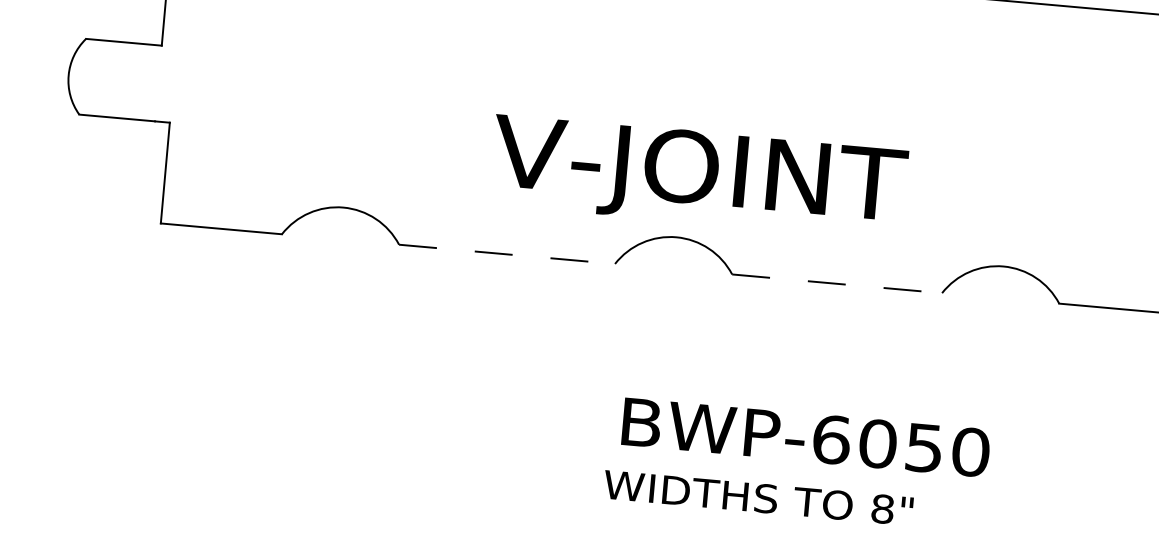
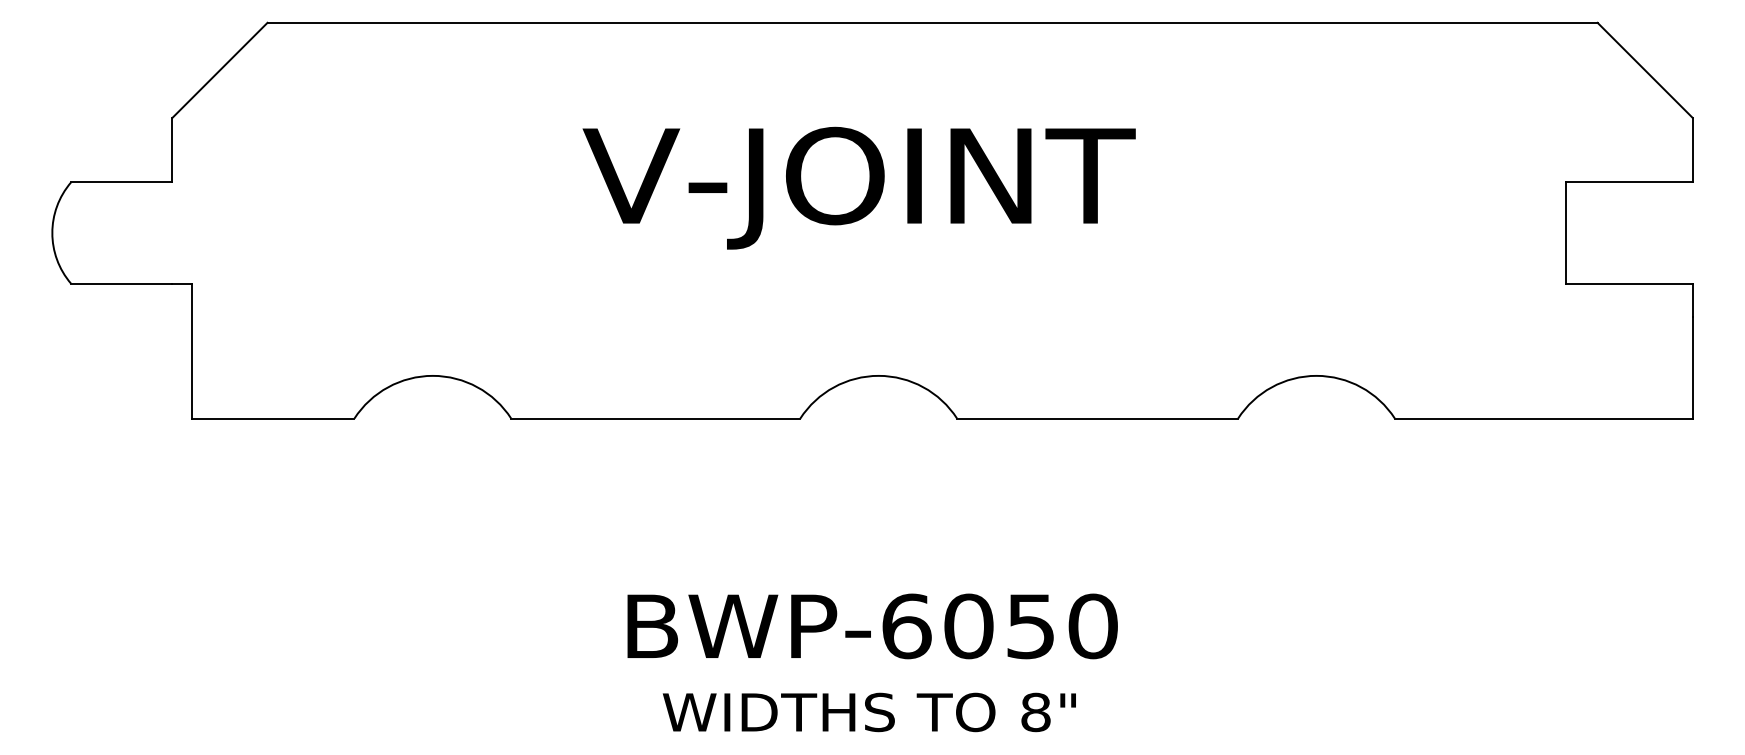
text: (698, 176) -> (858, 187), moved
line: (506, 254) -> (655, 418), dashed -> solid
line: (837, 283) -> (1097, 418), dashed -> solid
text: (806, 437) -> (872, 626), moved
text: (757, 498) -> (868, 712), moved

